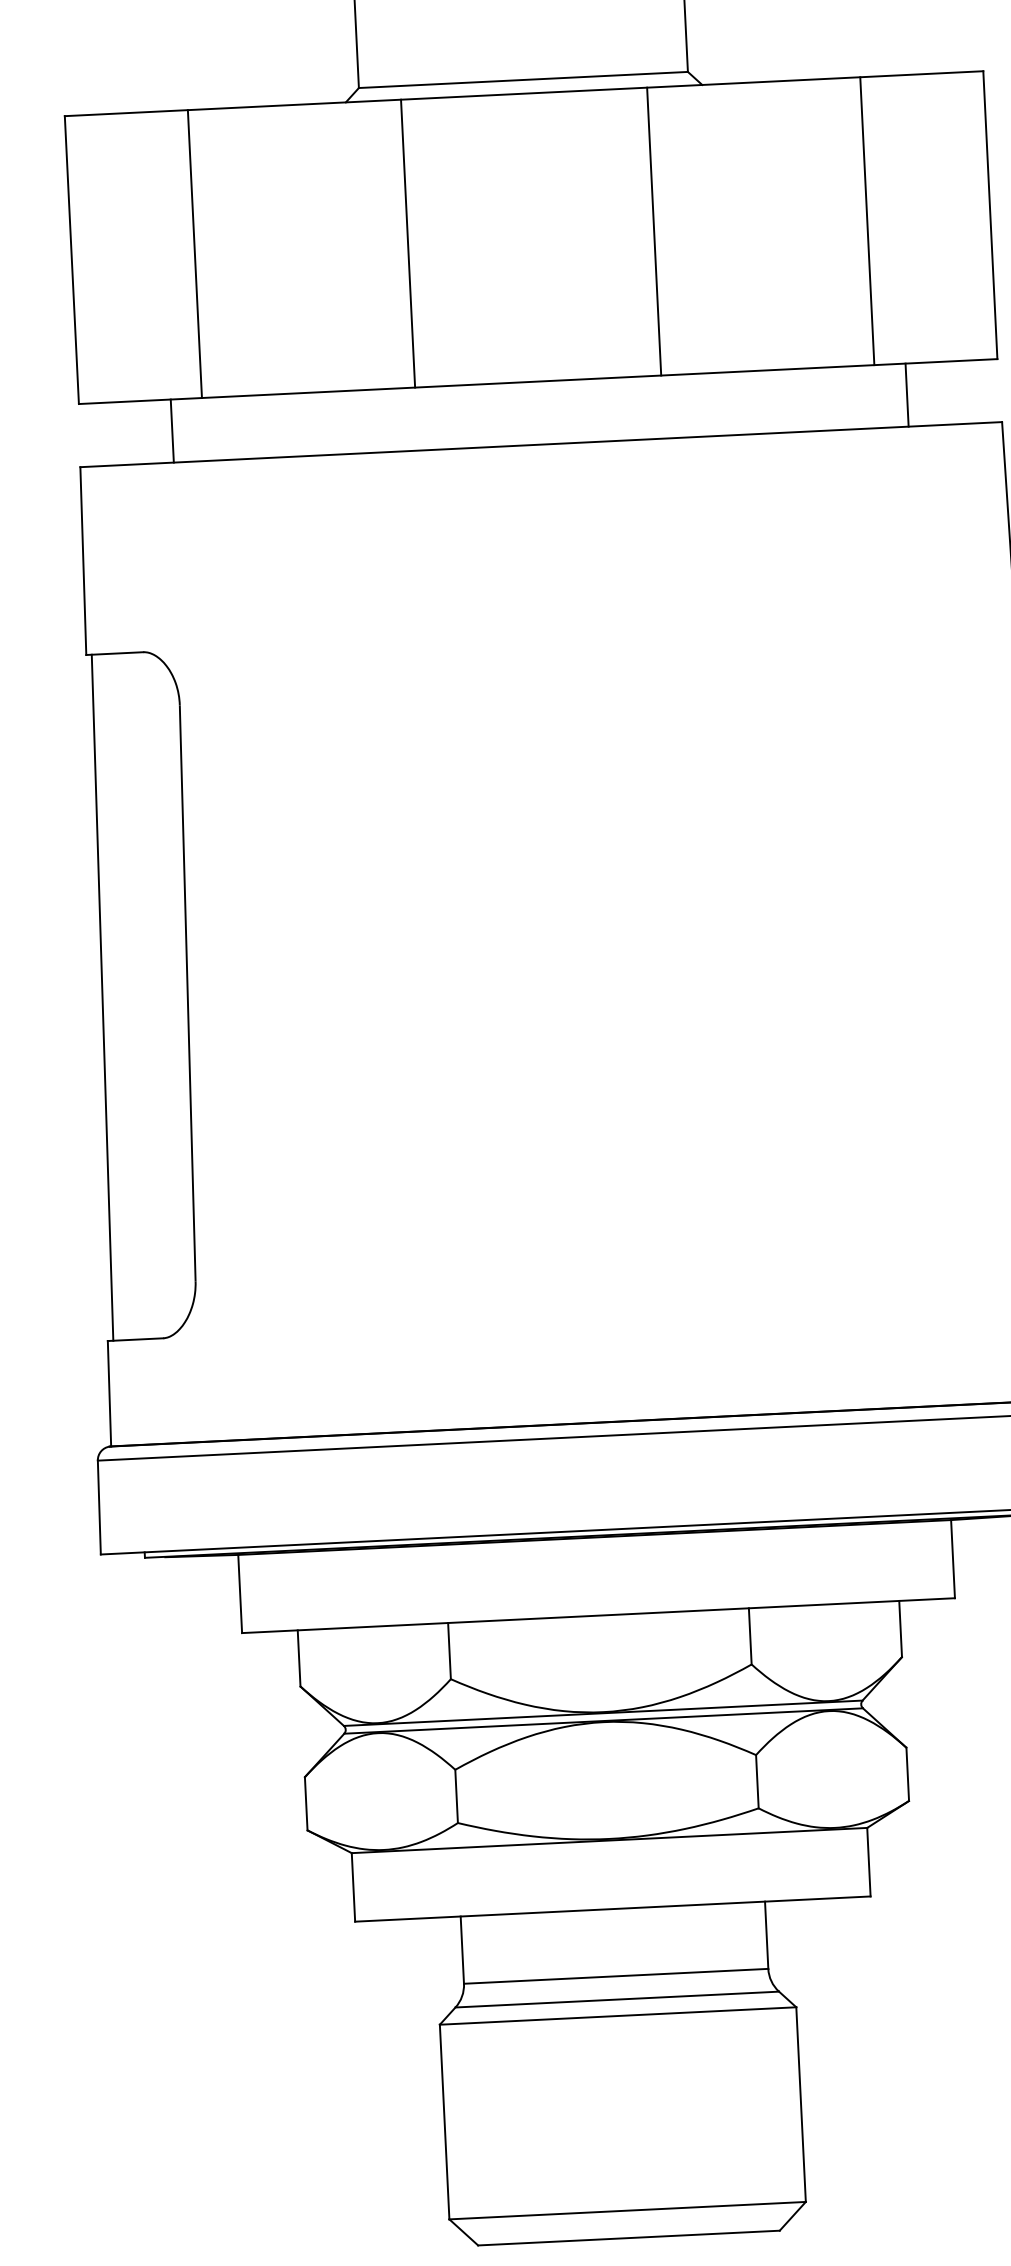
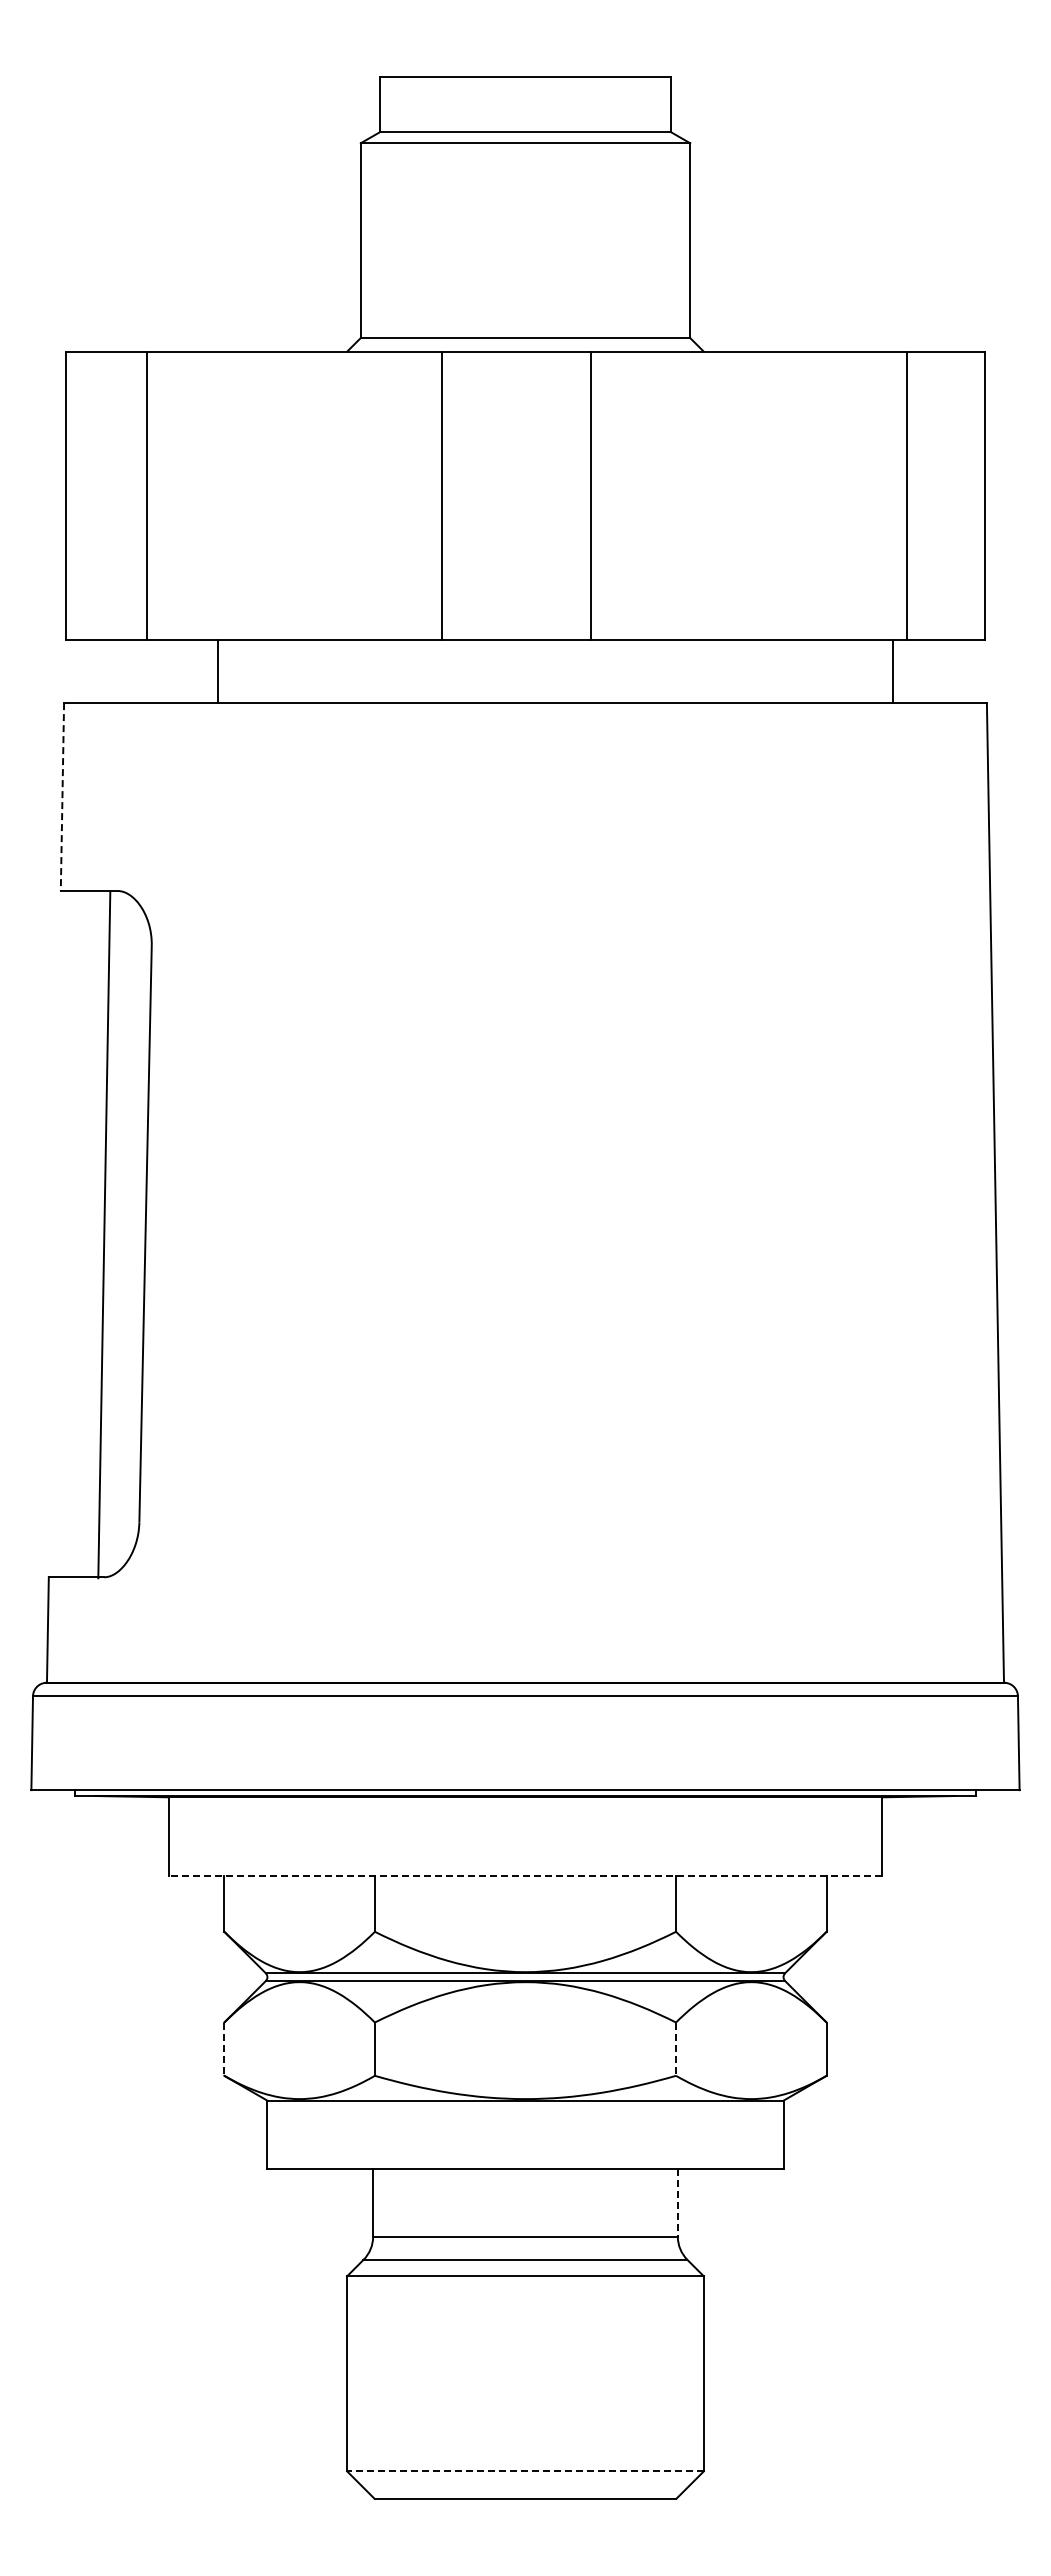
line: (867, 220) -> (907, 495), moved
line: (653, 231) -> (590, 495), moved
line: (408, 243) -> (442, 495), moved
line: (194, 253) -> (146, 495), moved
line: (172, 431) -> (217, 671), moved
line: (83, 561) -> (62, 797), solid -> dashed
line: (102, 998) -> (104, 1235), moved
line: (598, 1615) -> (525, 1875), solid -> dashed
line: (757, 1782) -> (676, 2049), solid -> dashed
line: (306, 1804) -> (224, 2049), solid -> dashed
line: (766, 1934) -> (677, 2202), solid -> dashed
line: (627, 2210) -> (525, 2471), solid -> dashed

